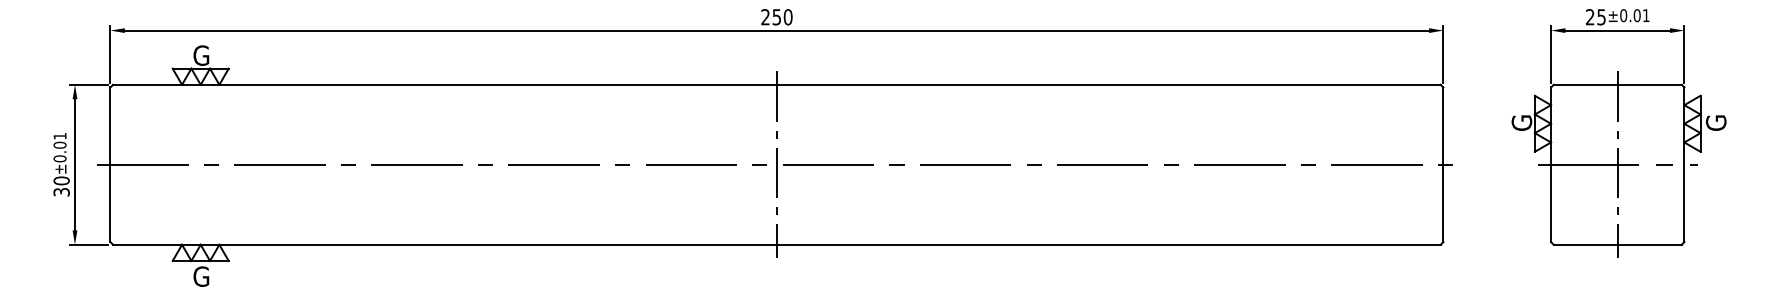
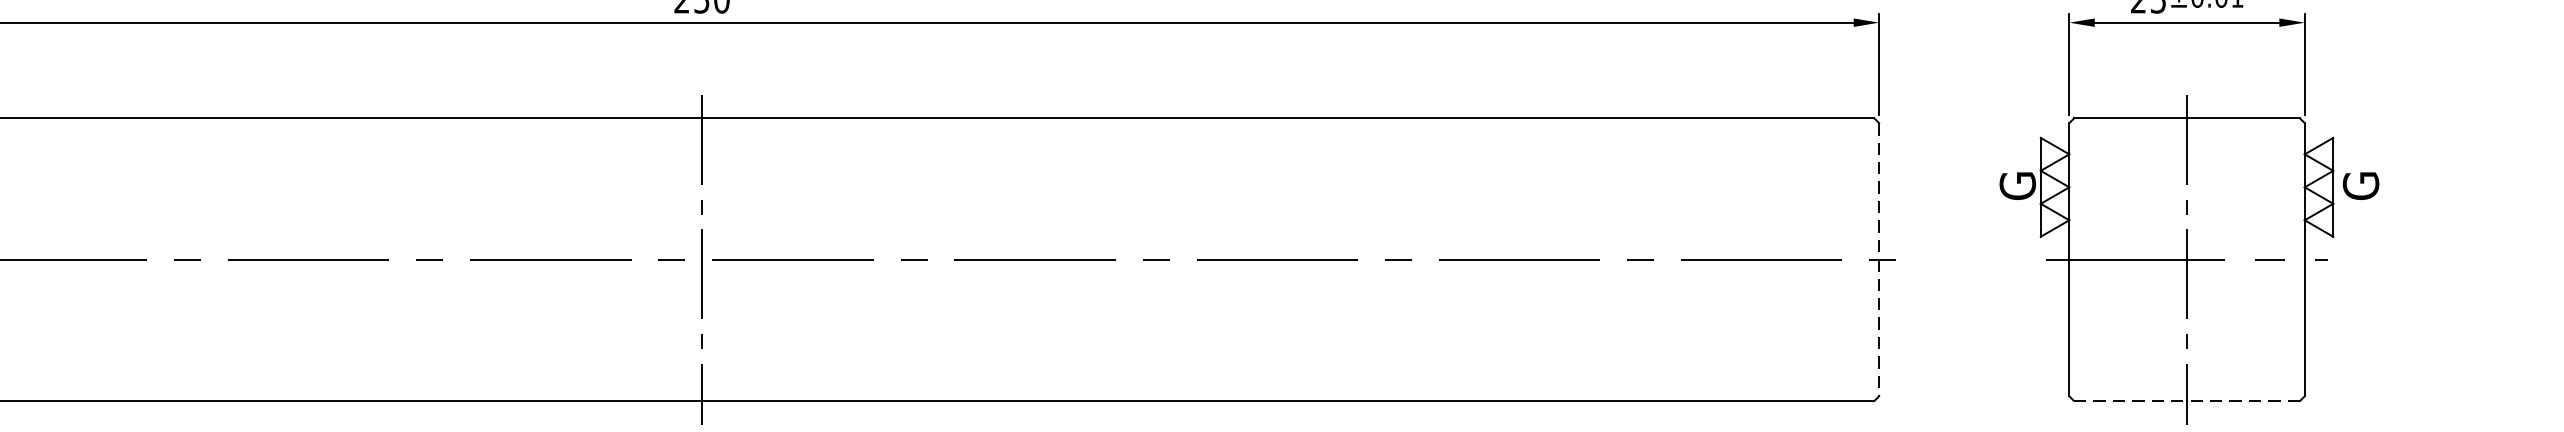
line: (1443, 165) -> (1879, 260), solid -> dashed
line: (1617, 244) -> (2186, 400), solid -> dashed

